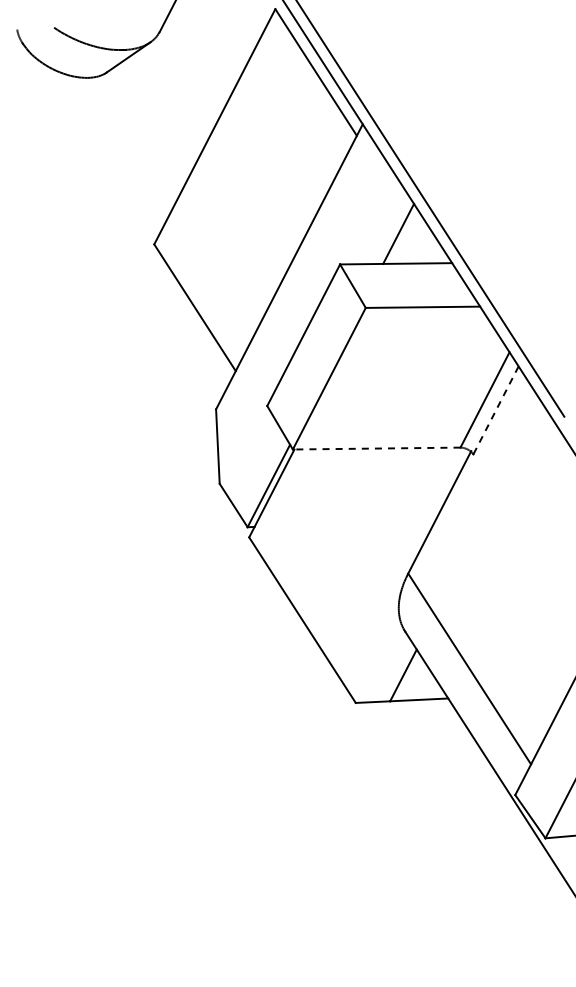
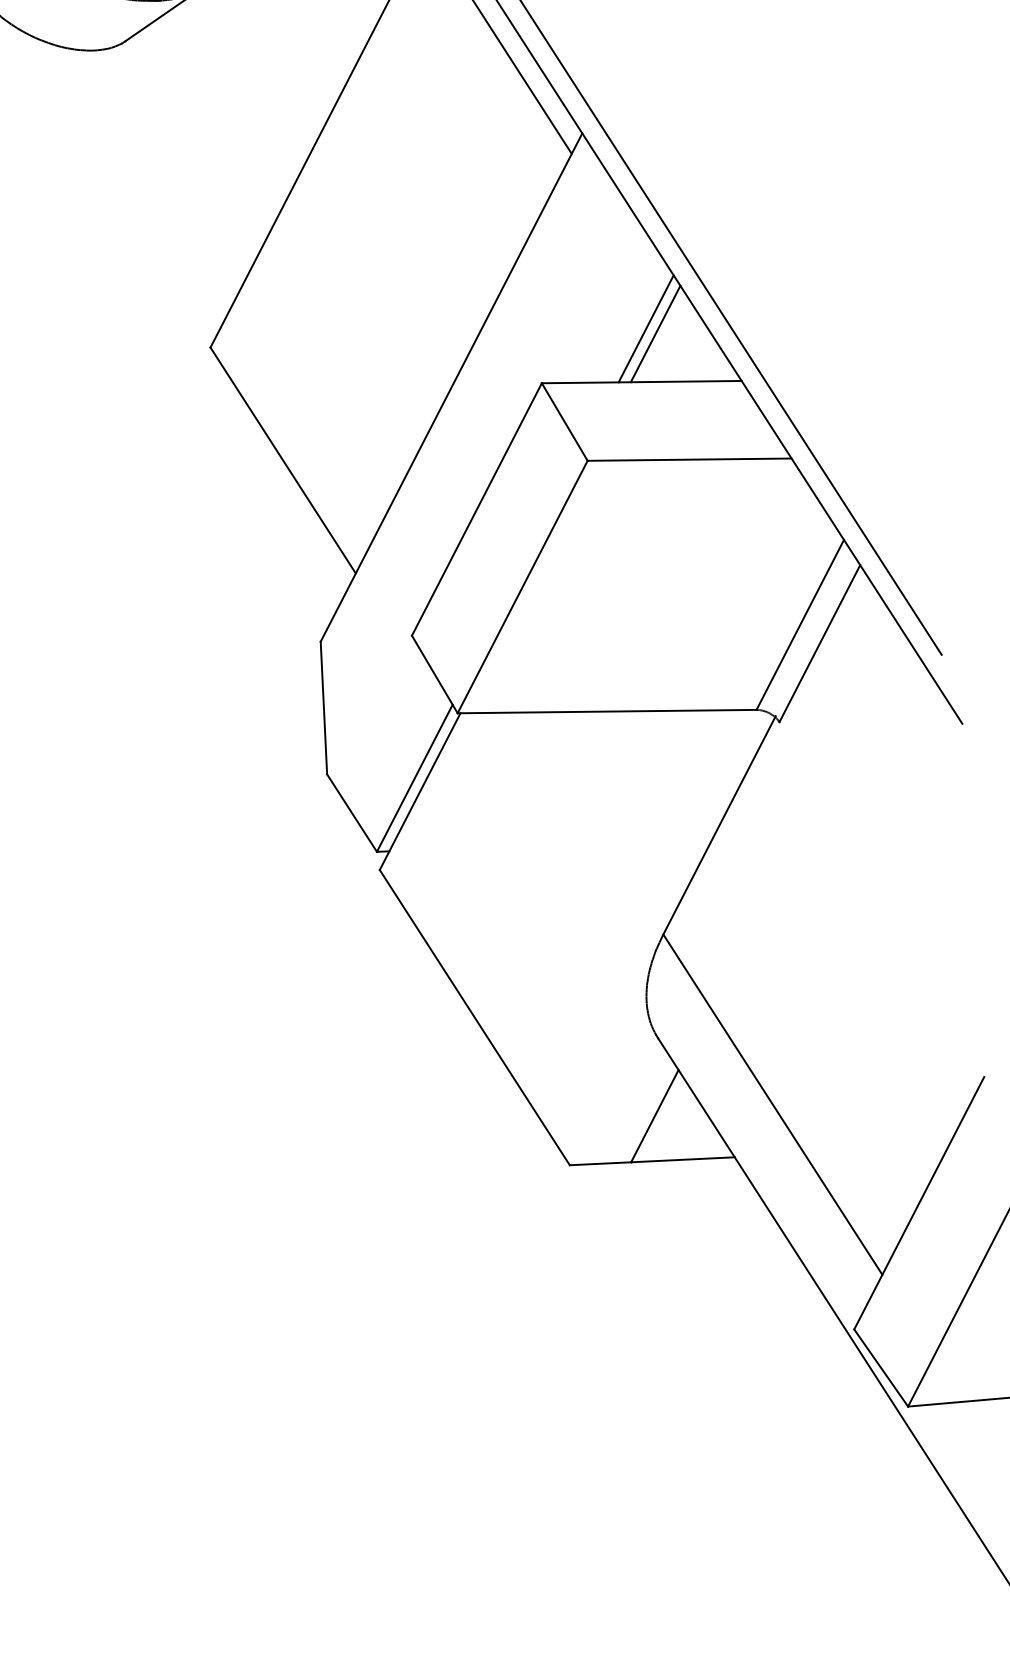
line: (403, 236) -> (654, 333), added
line: (495, 410) -> (818, 643), dashed -> solid
line: (376, 448) -> (606, 711), dashed -> solid

